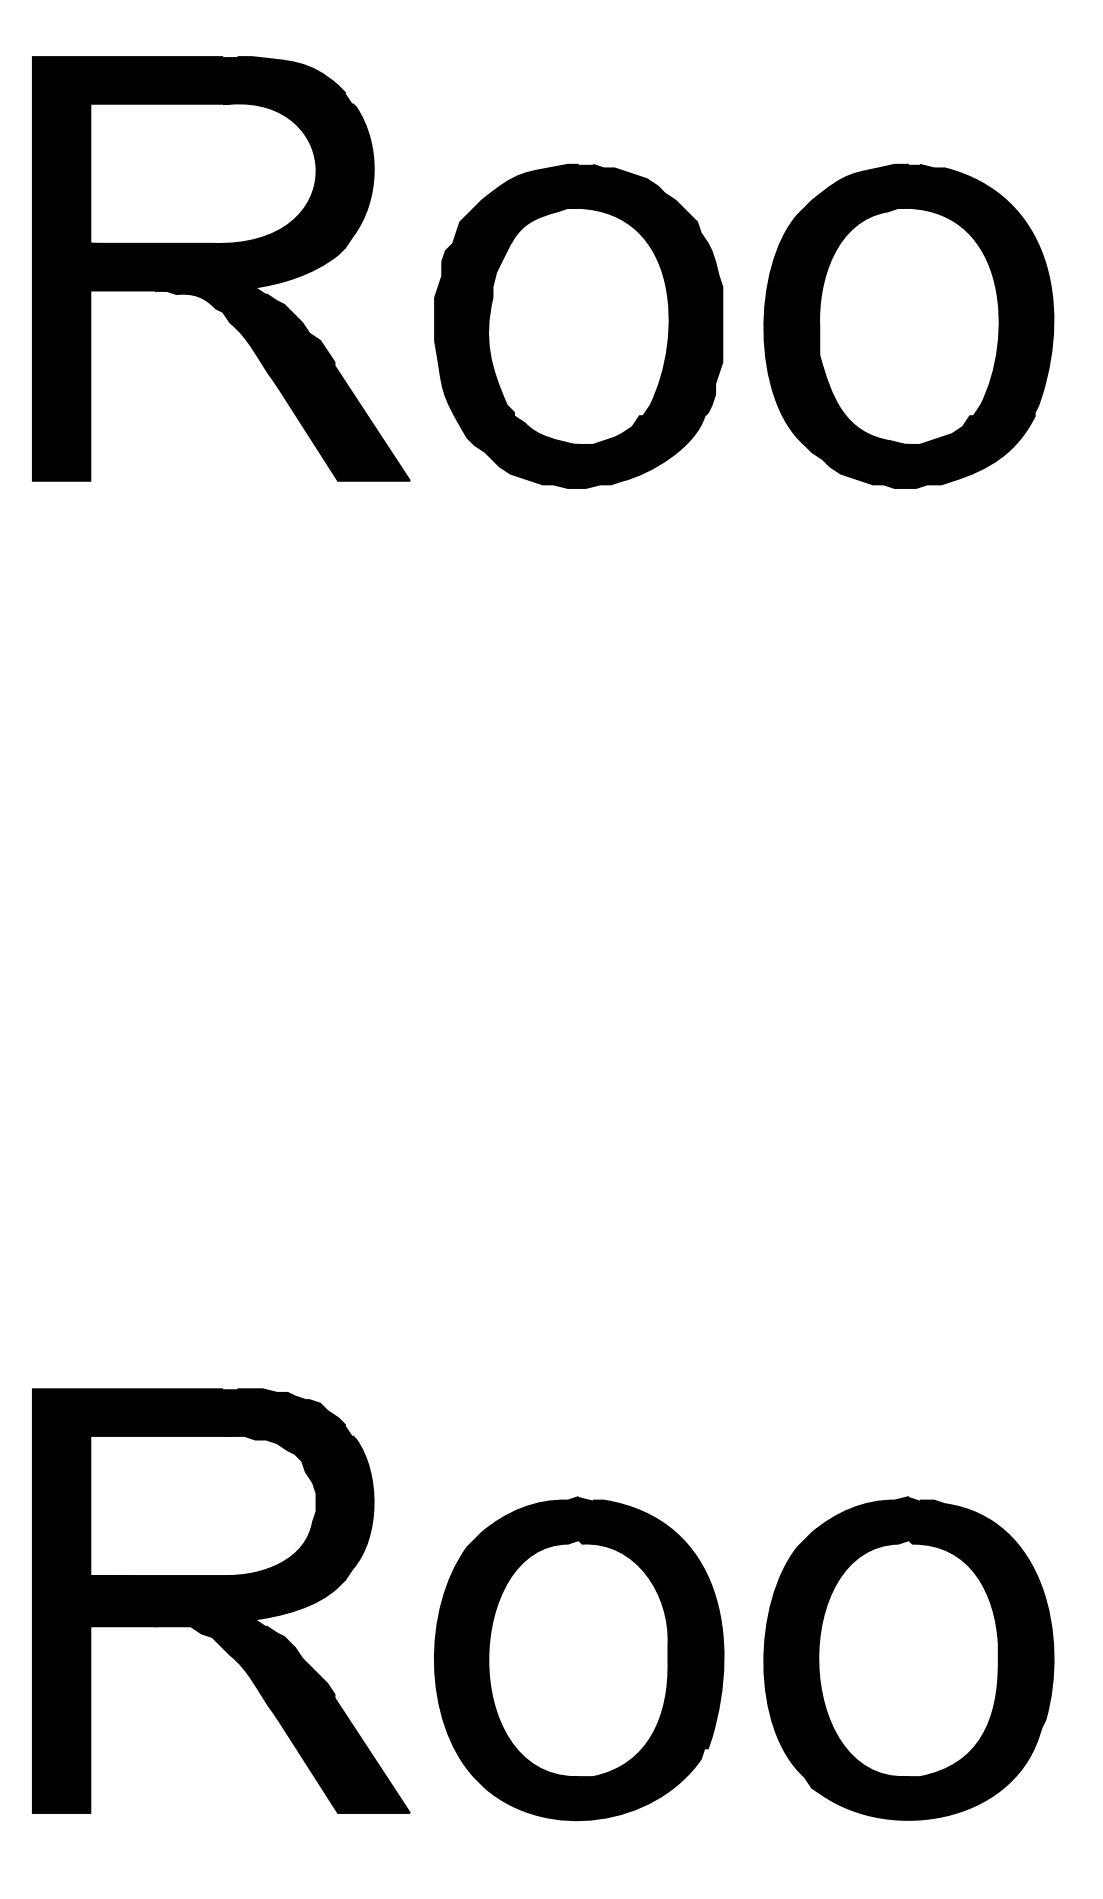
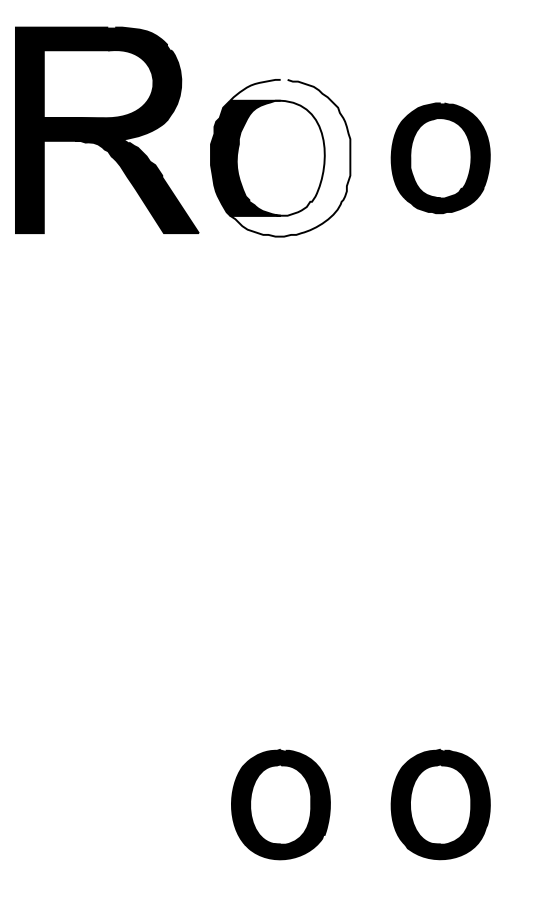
fill: (598, 324) -> (290, 157), removed
part: (908, 326) -> (440, 158), size x0.7
part: (221, 1600) -> (107, 776), removed
part: (578, 1658) -> (280, 804), size x0.7
part: (908, 1658) -> (440, 804), size x0.7

